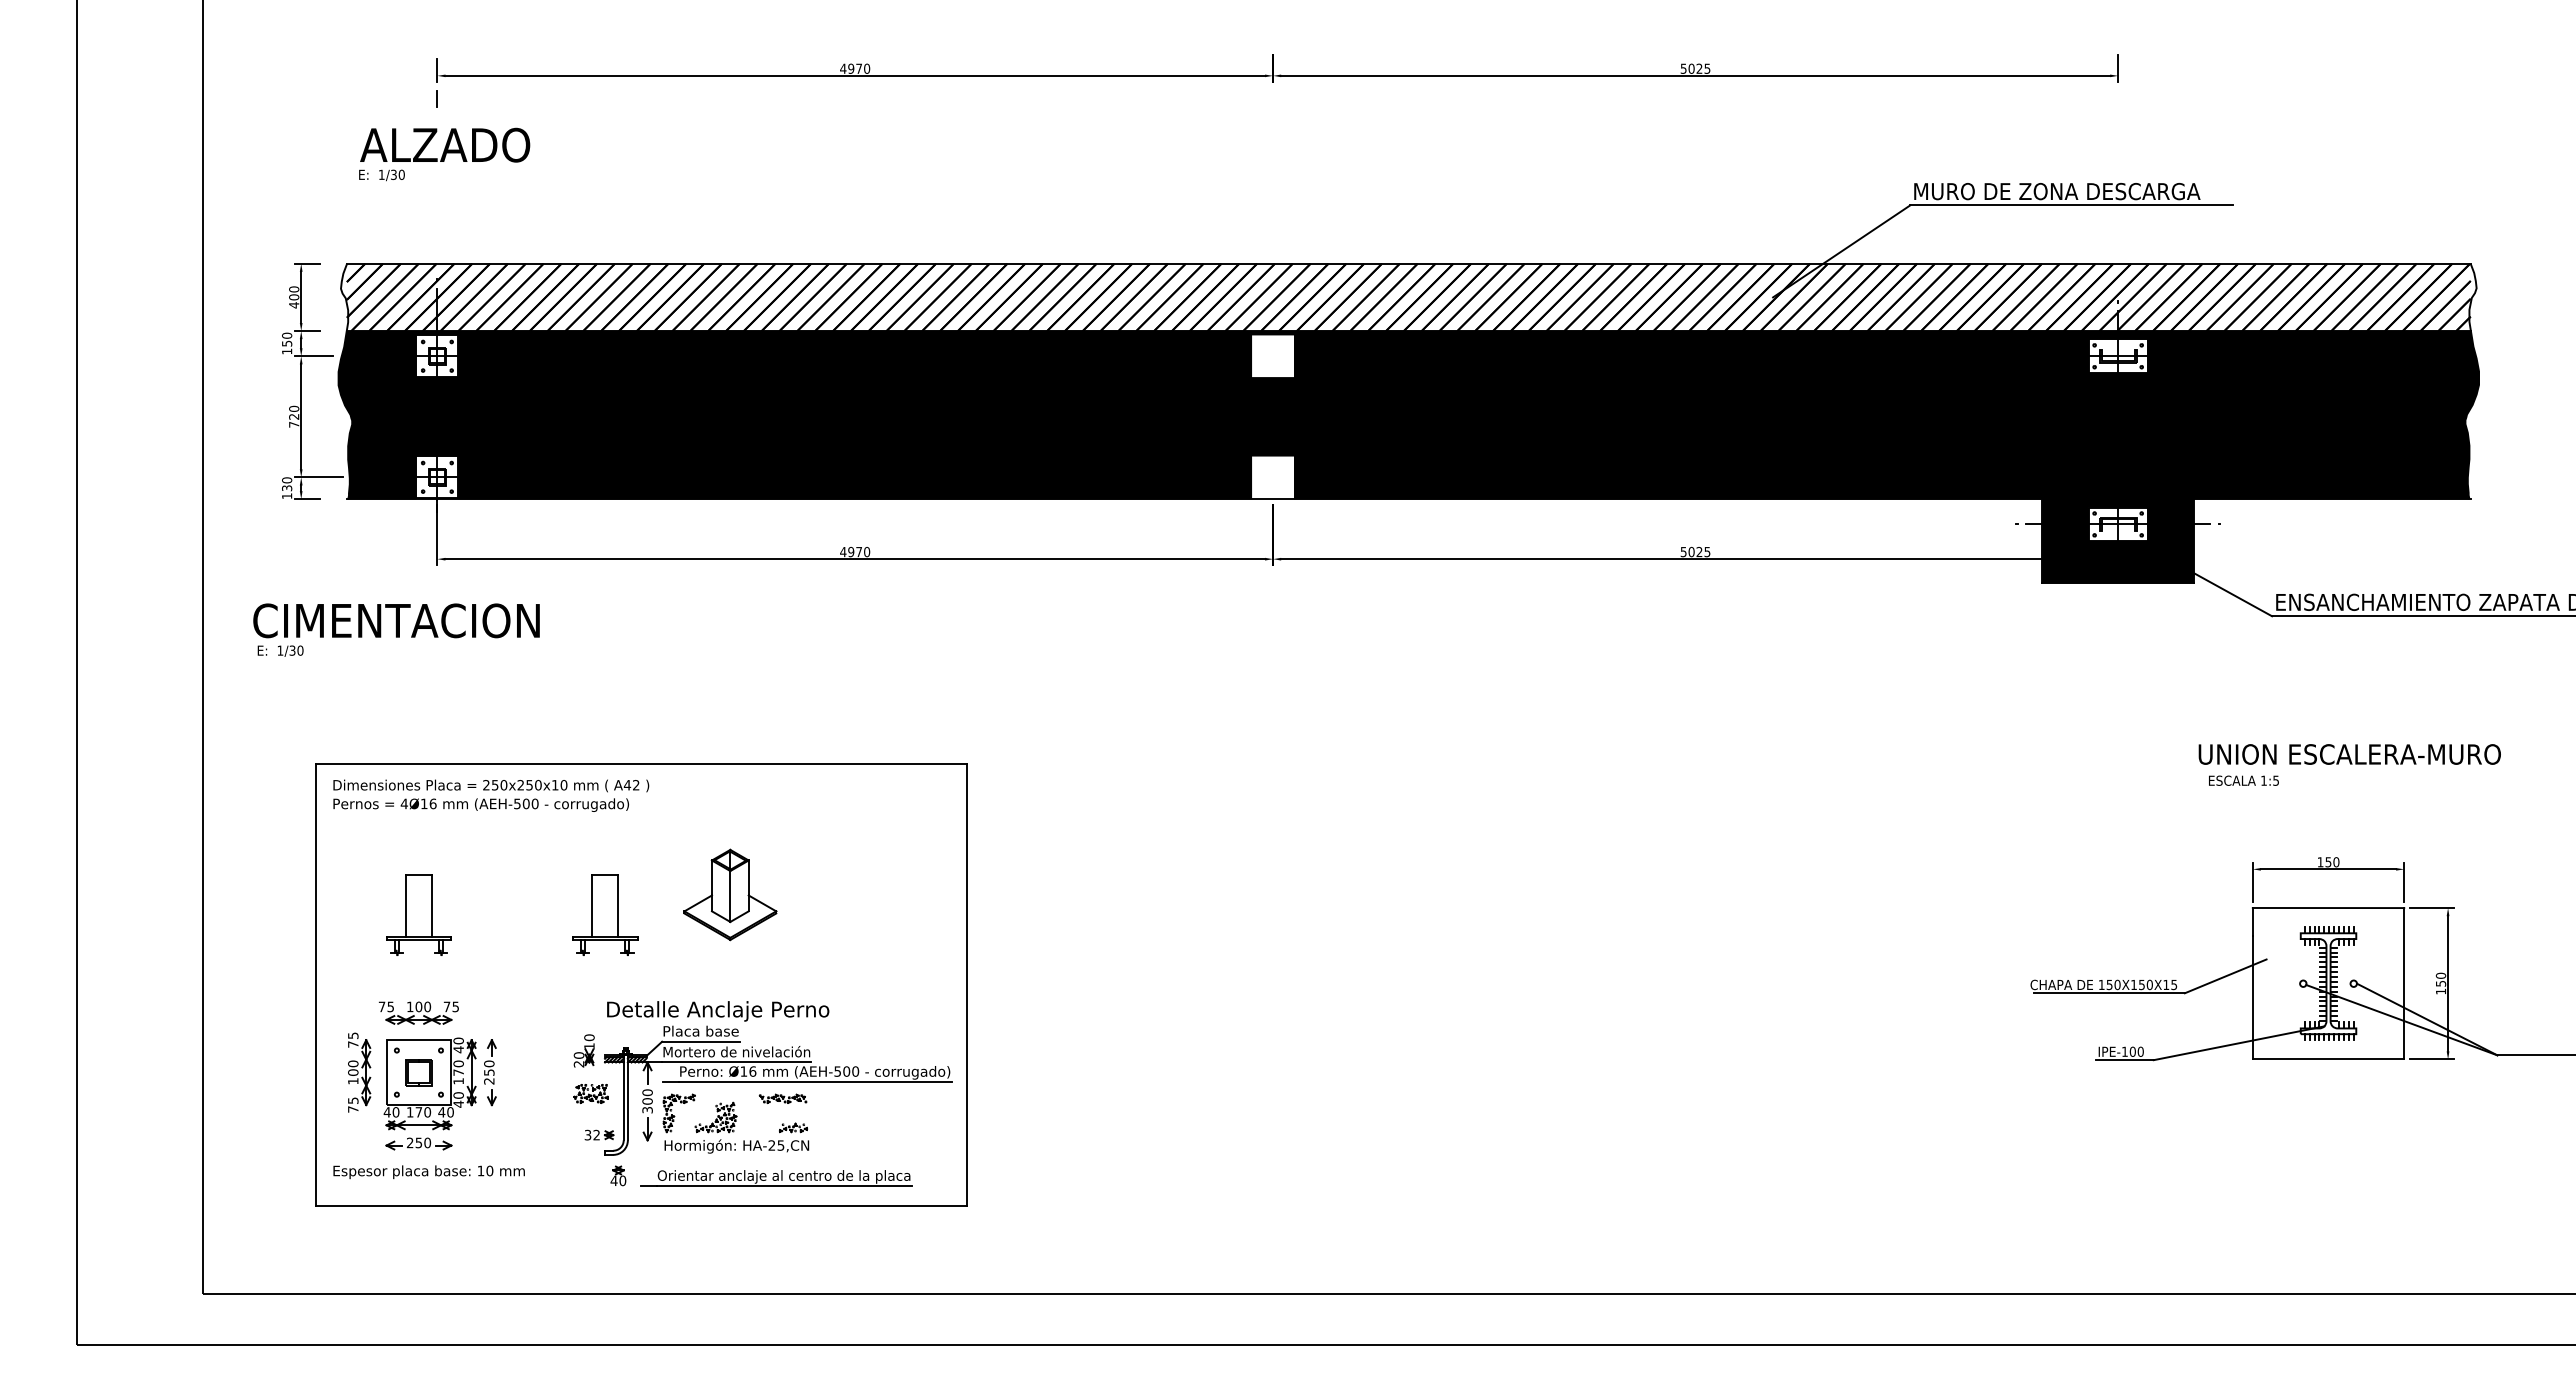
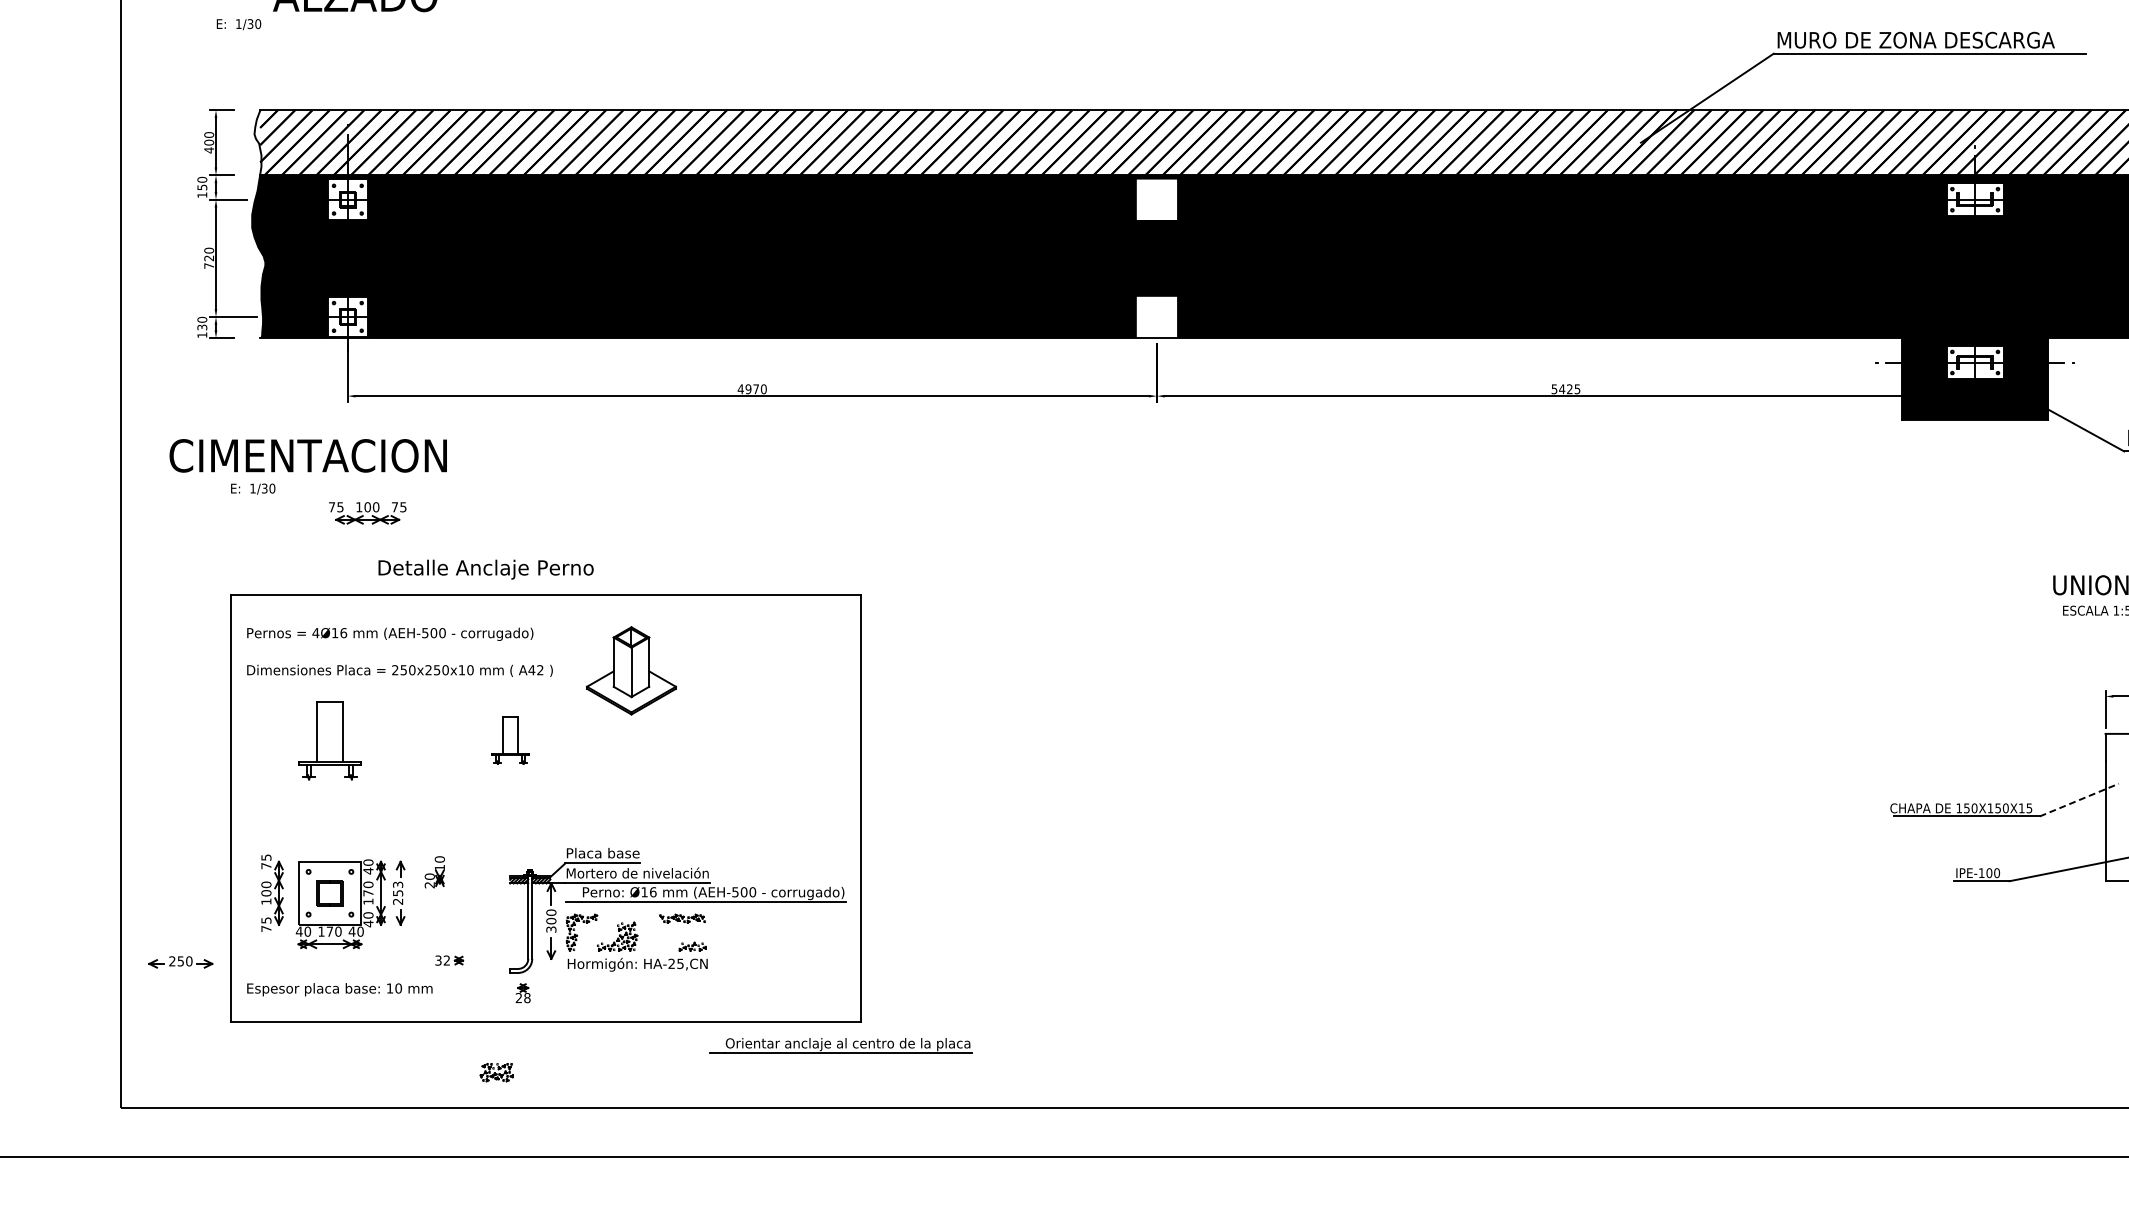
text: (381, 175) -> (238, 24), moved
text: (1691, 551) -> (1562, 388), 5025 -> 5425
text: (280, 650) -> (253, 488), moved
text: (491, 785) -> (400, 670), moved
part: (730, 894) -> (631, 670), moved
part: (605, 914) -> (510, 740), size x0.6
line: (2226, 976) -> (2080, 800), solid -> dashed
text: (718, 1011) -> (486, 569), moved
part: (418, 1012) -> (367, 512), moved
part: (583, 1050) -> (434, 871), moved
text: (489, 1063) -> (398, 884), 250 -> 253
part: (590, 1093) -> (496, 1072), moved
part: (599, 1134) -> (449, 959), moved
part: (418, 1143) -> (180, 961), moved
part: (776, 1178) -> (840, 1046), moved
text: (618, 1180) -> (523, 997), 40 -> 28

